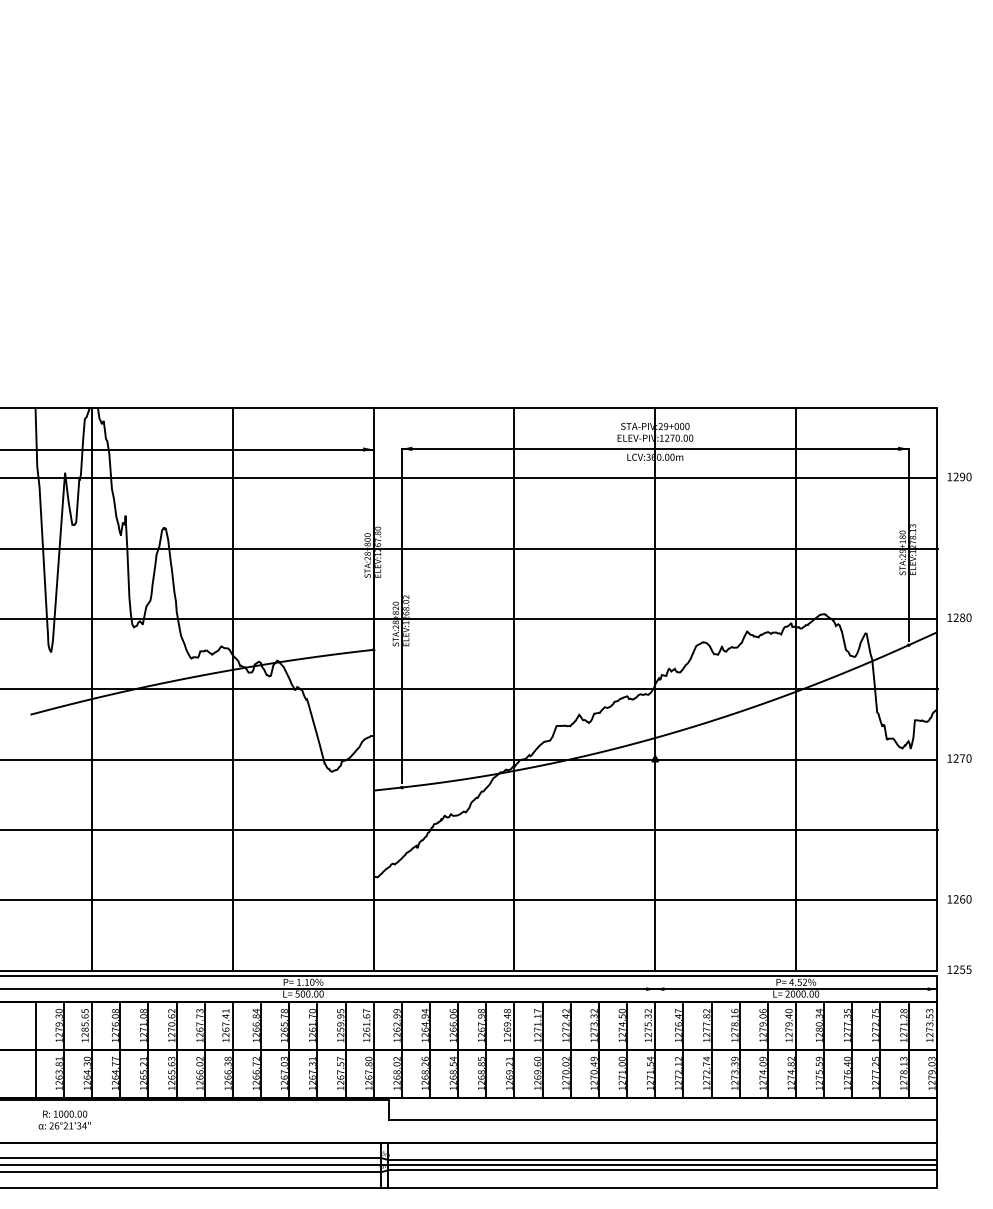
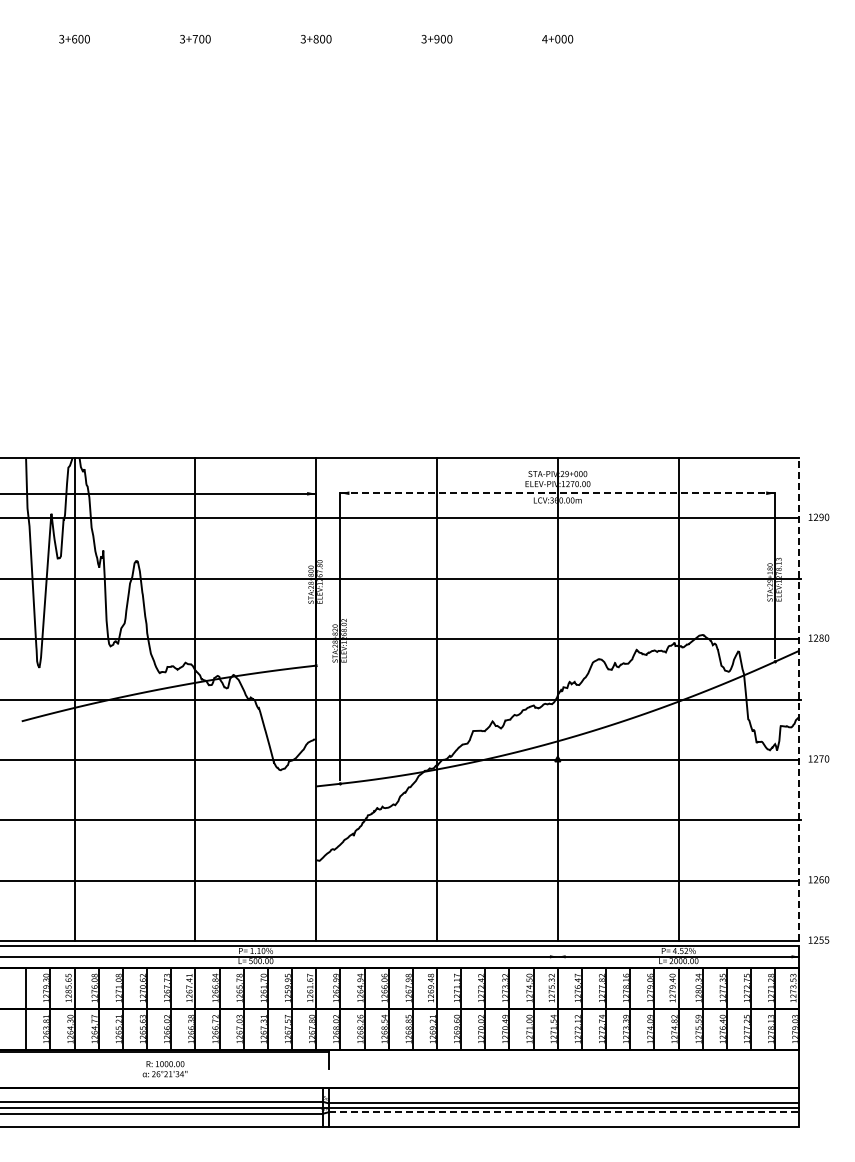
line: (656, 449) -> (558, 493), solid -> dashed
line: (936, 689) -> (799, 699), solid -> dashed
text: (64, 1120) -> (164, 1069), moved
line: (663, 1120) -> (564, 1069), removed
line: (663, 1170) -> (564, 1112), solid -> dashed

